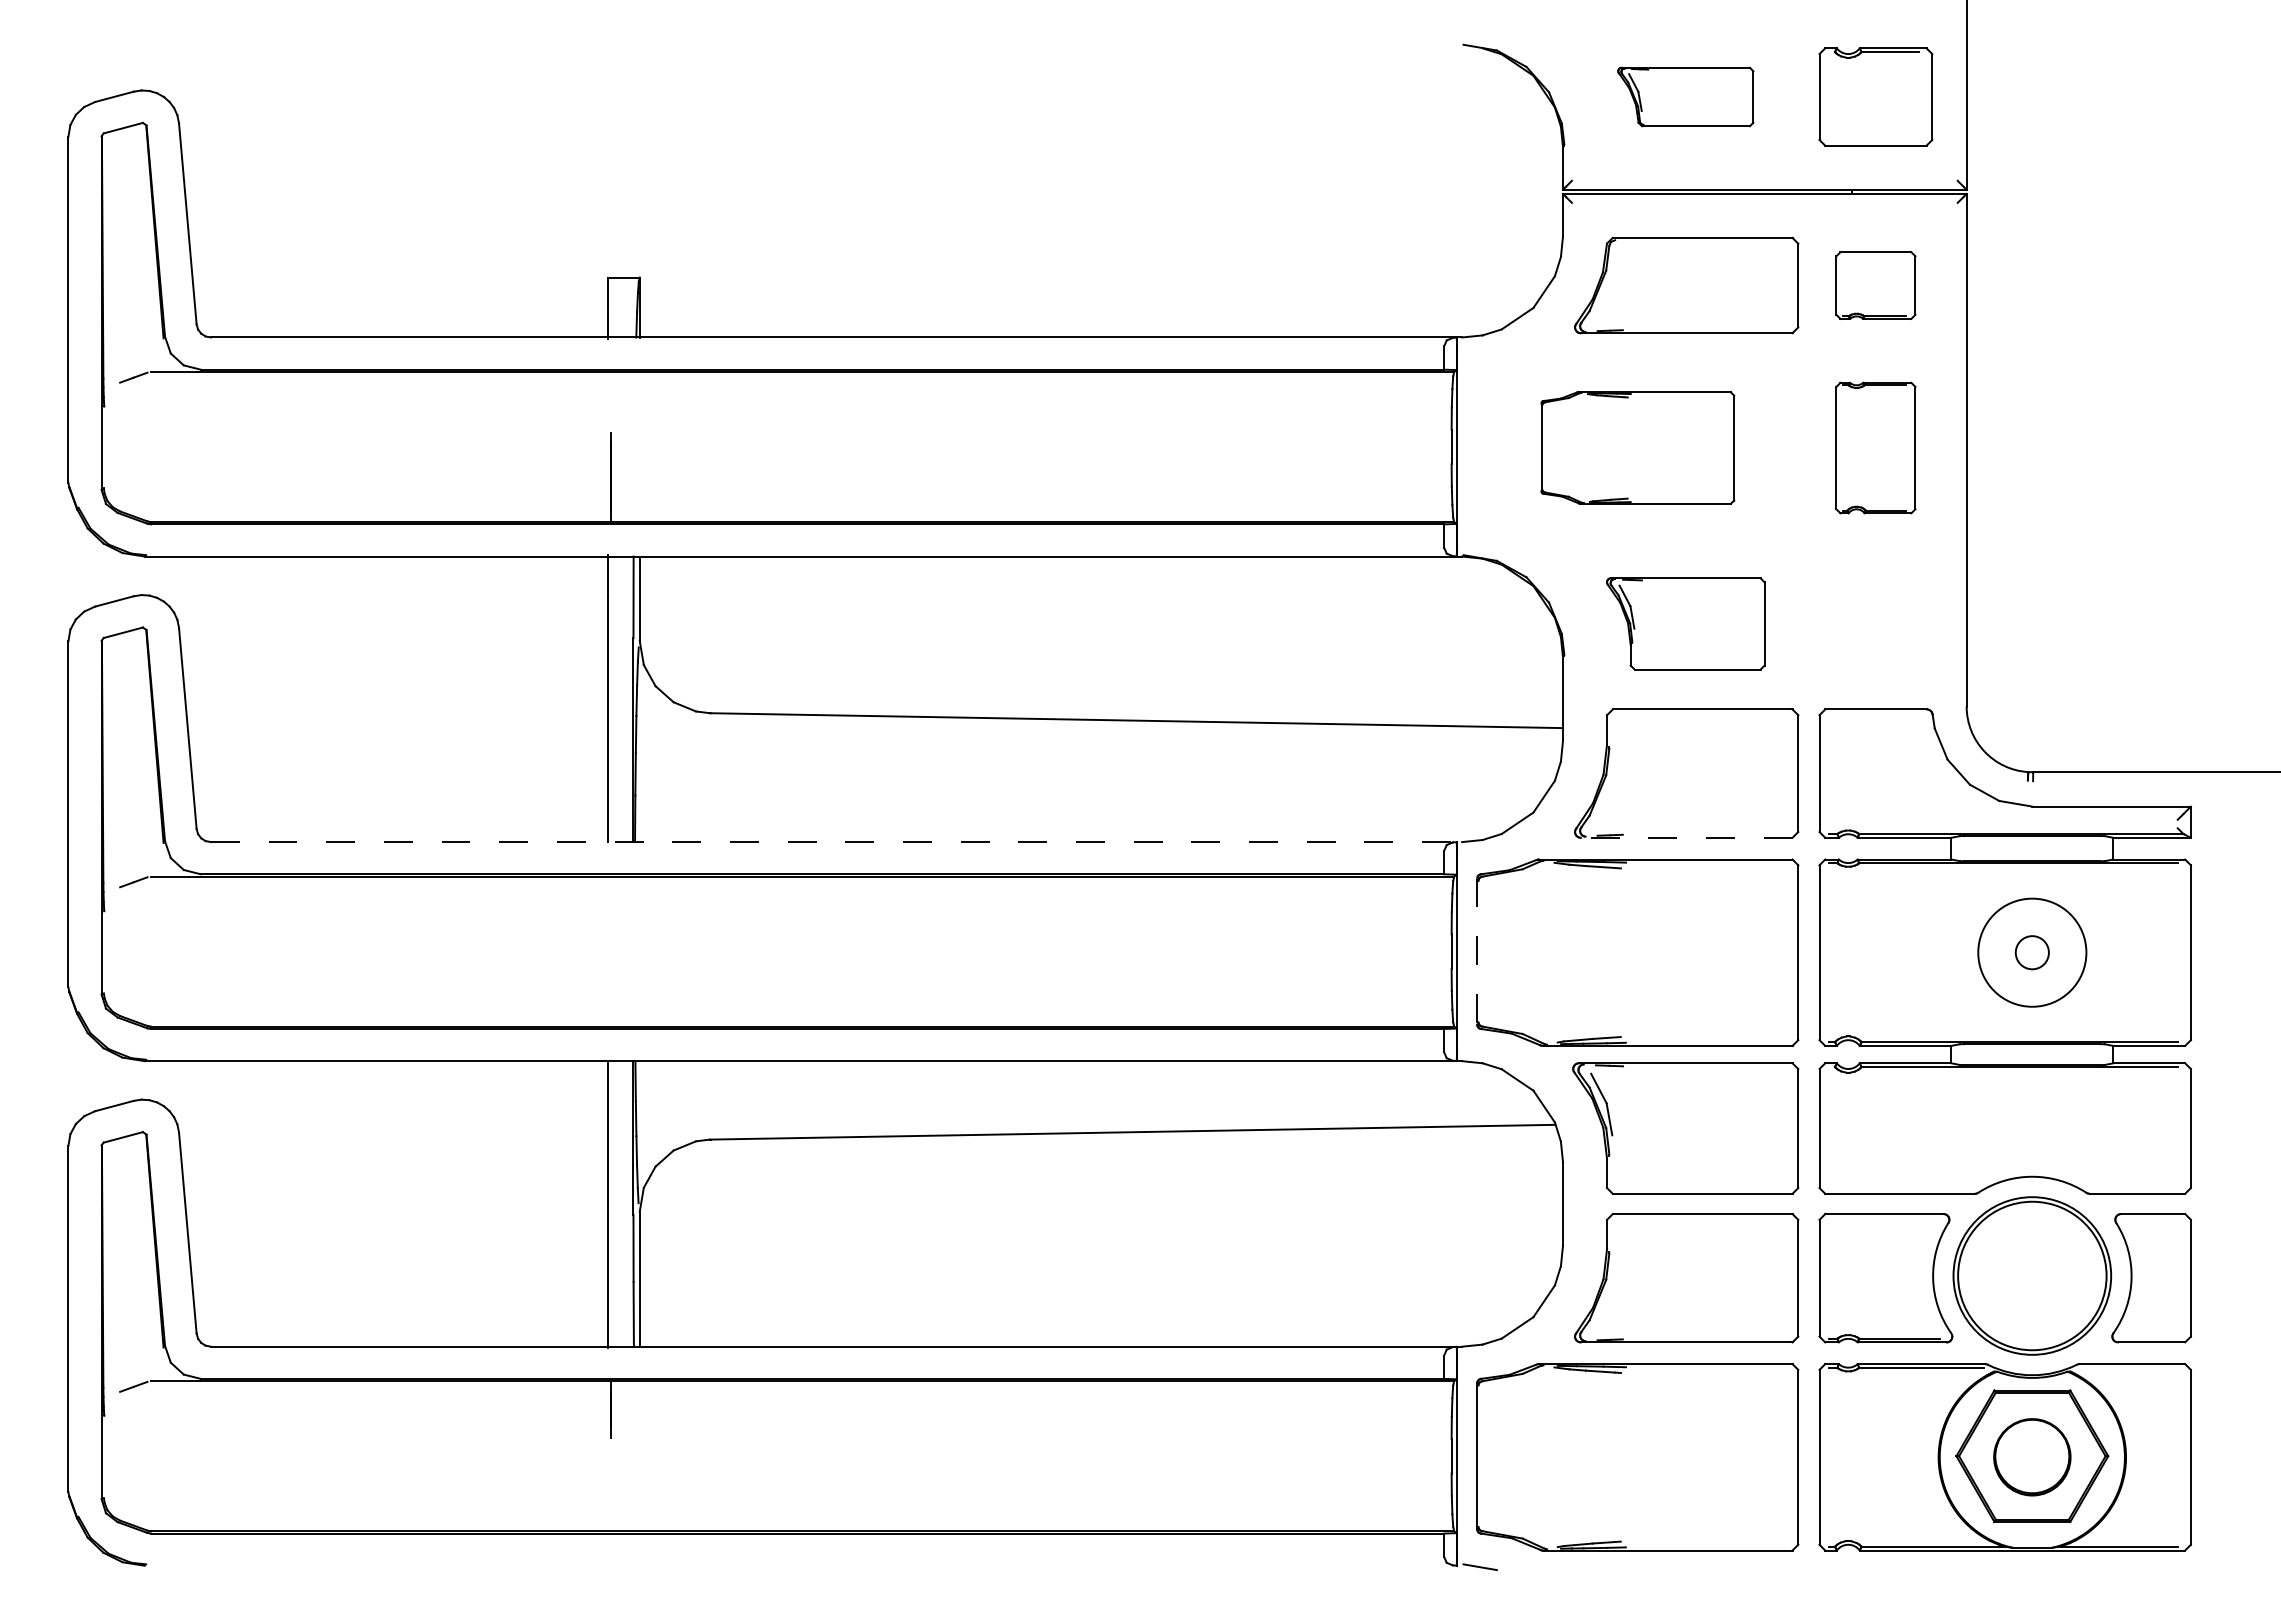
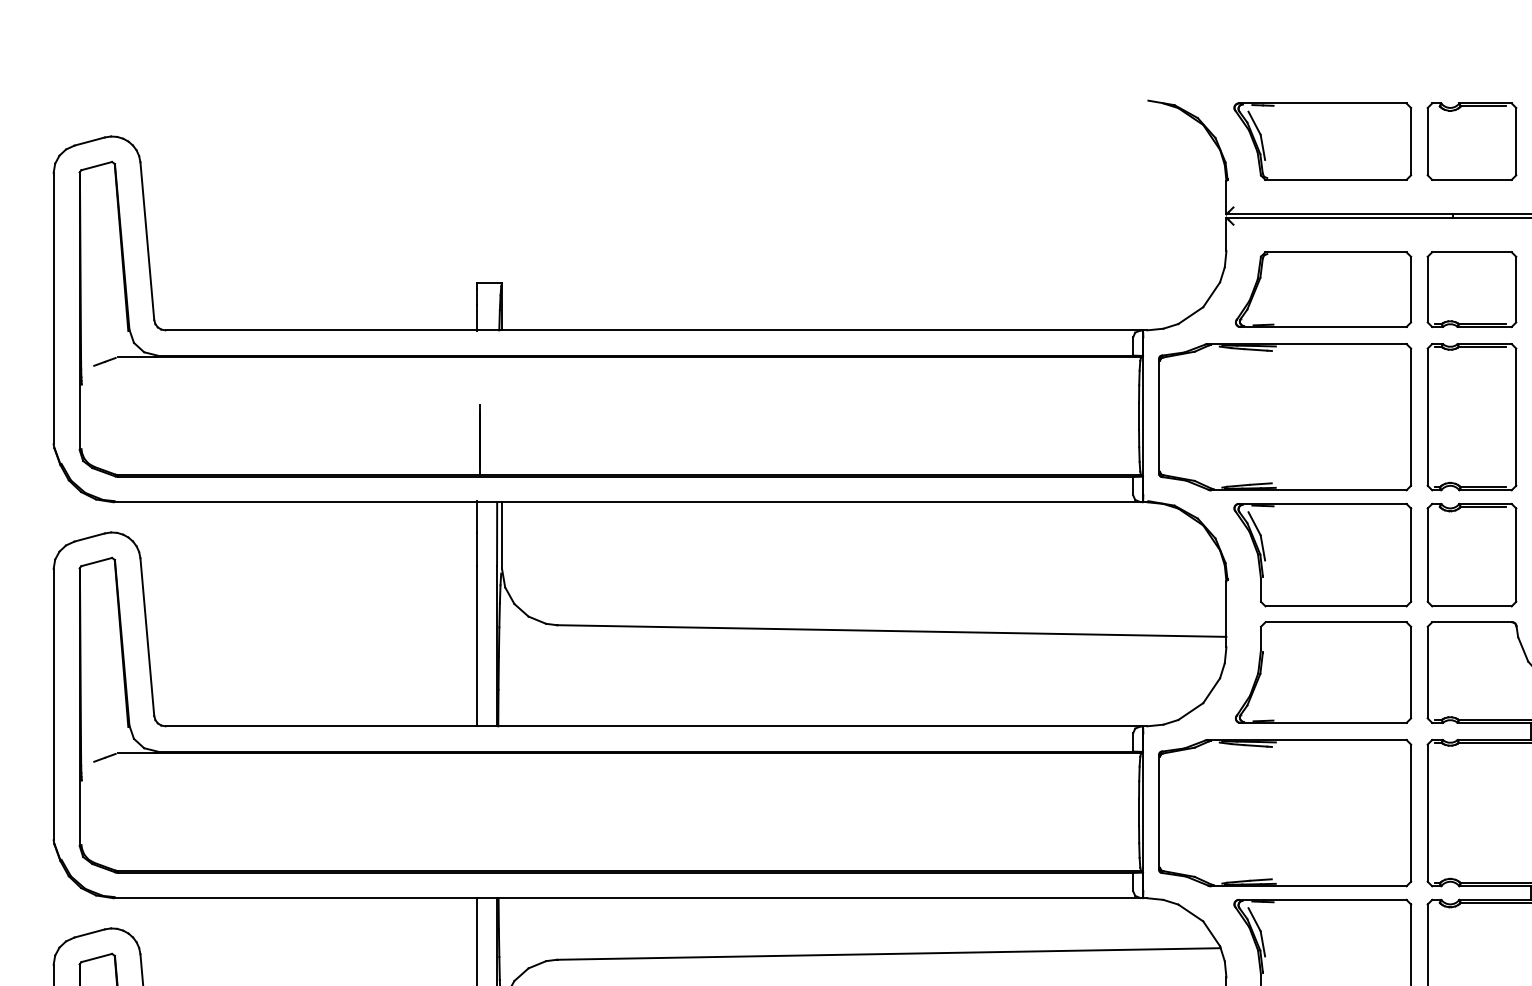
part: (1685, 96) -> (1322, 141), size x1.67
part: (1875, 285) -> (1471, 289), size x1.43
part: (1637, 447) -> (1284, 416), size x1.67
part: (1875, 447) -> (1471, 416), size x1.43
part: (1685, 623) -> (1322, 554), size x1.43
part: (1875, 623) -> (1471, 554), added
line: (1686, 837) -> (1323, 722), dashed -> solid
line: (836, 842) -> (656, 726), dashed -> solid
line: (1477, 952) -> (1159, 812), dashed -> solid

